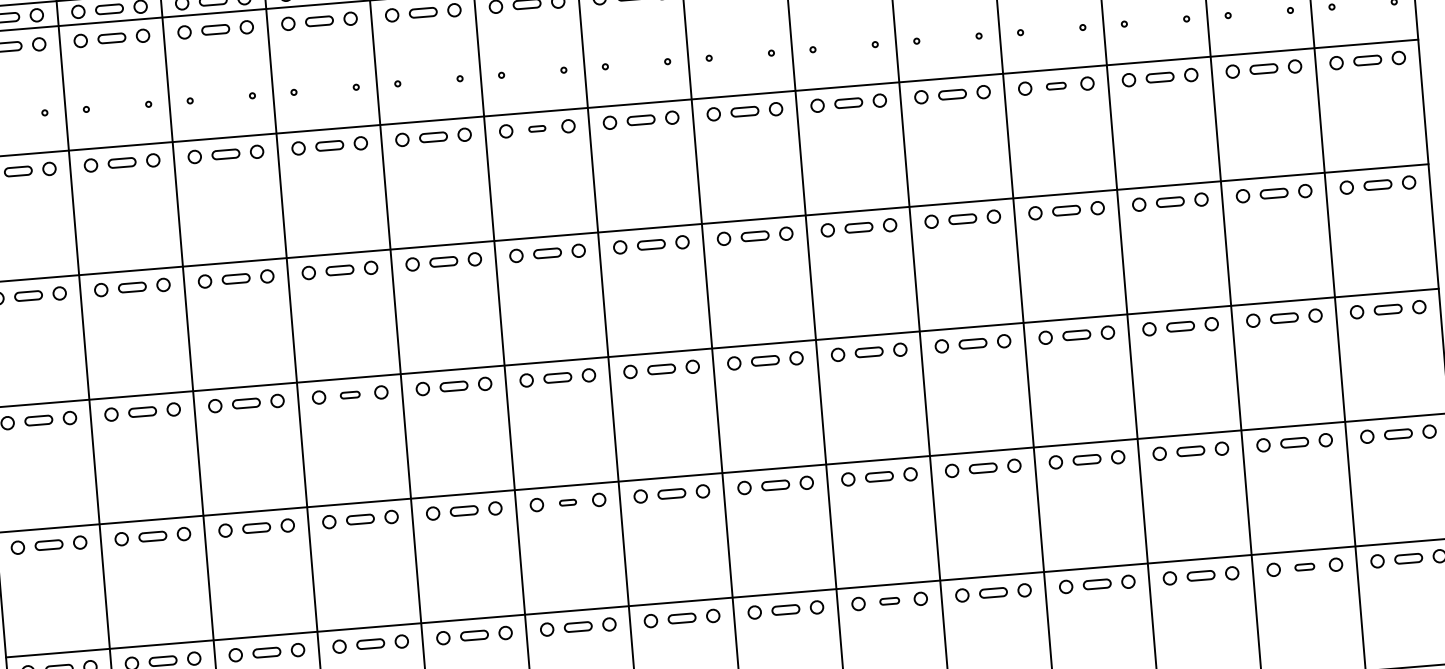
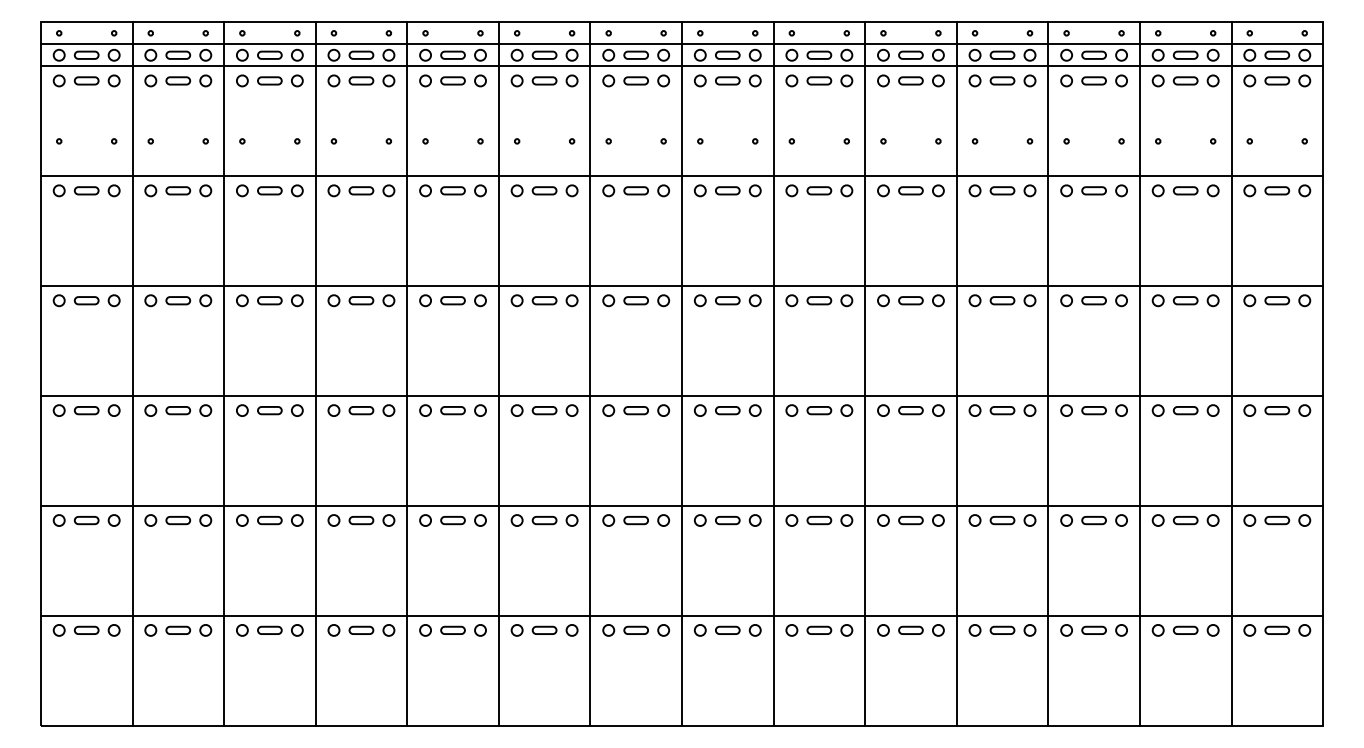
part: (1056, 85) -> (1002, 190), size x1.43
part: (537, 128) -> (544, 190), size x1.67
part: (350, 394) -> (361, 410), size x1.43
part: (567, 502) -> (544, 520), size x1.67
part: (1304, 566) -> (1185, 629), size x1.43
part: (889, 600) -> (819, 629), size x1.43

